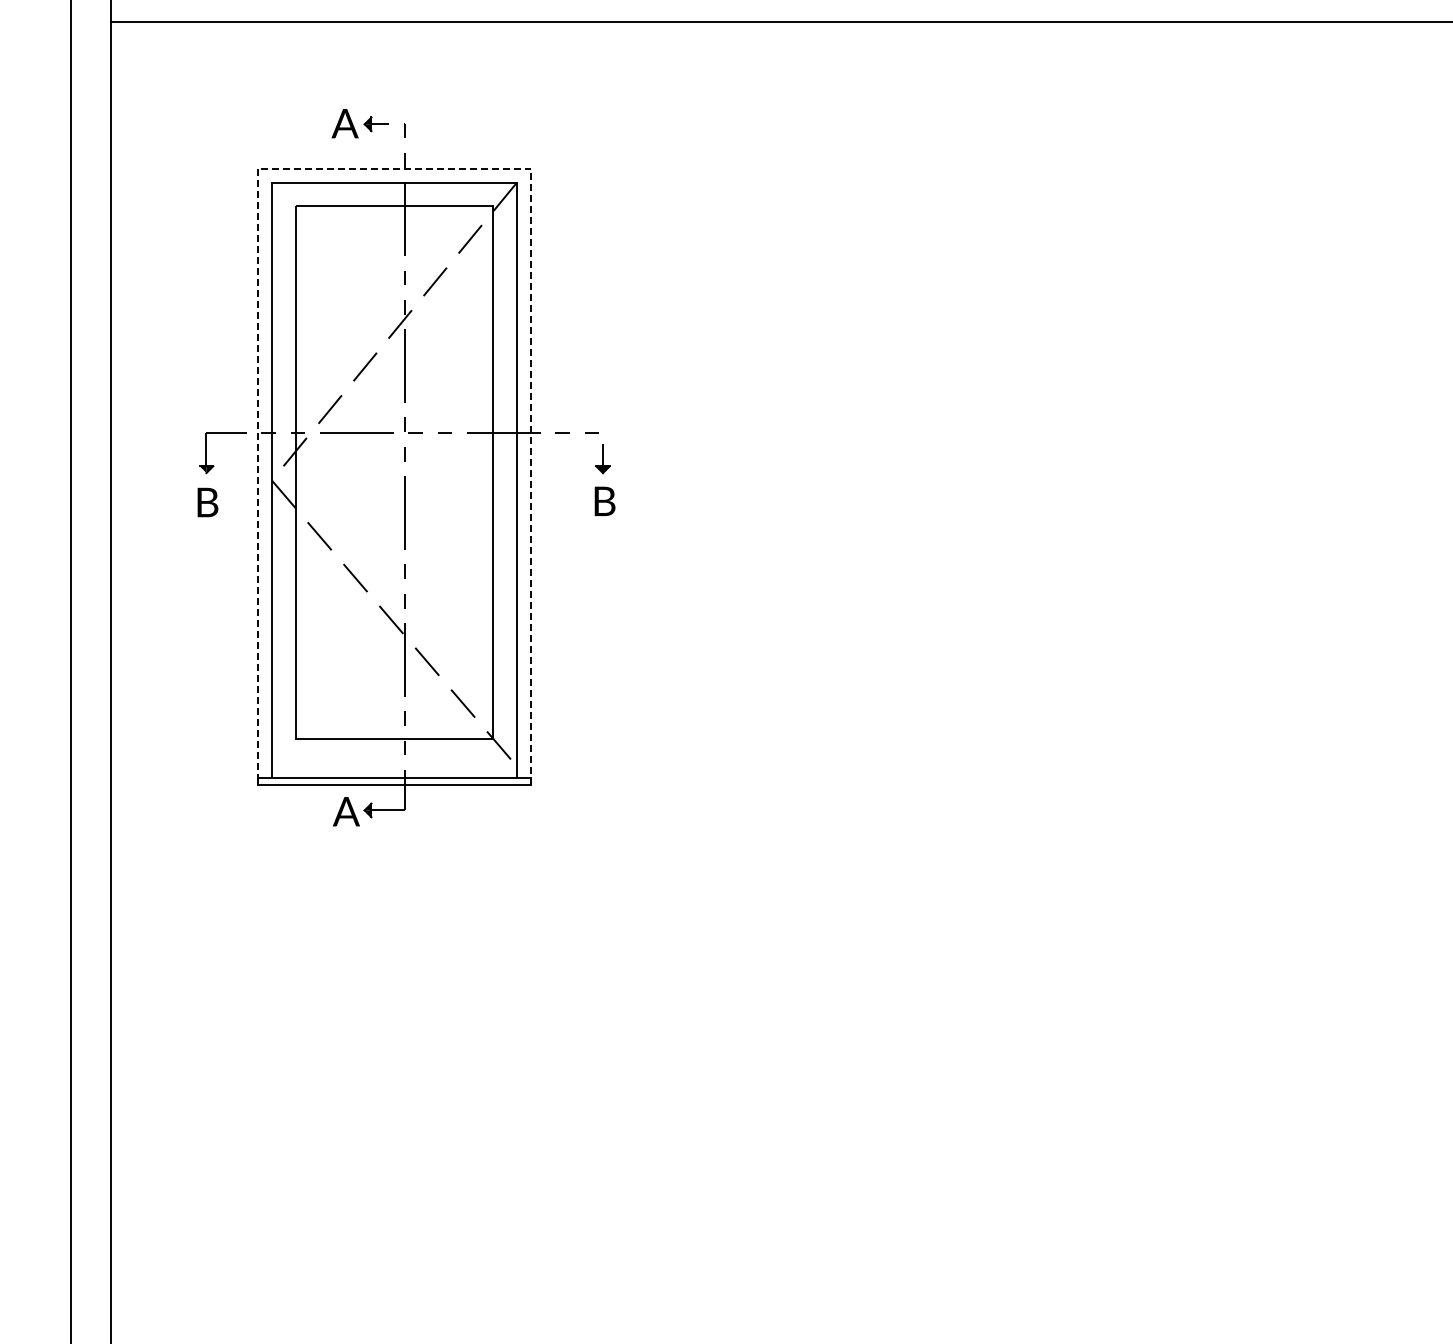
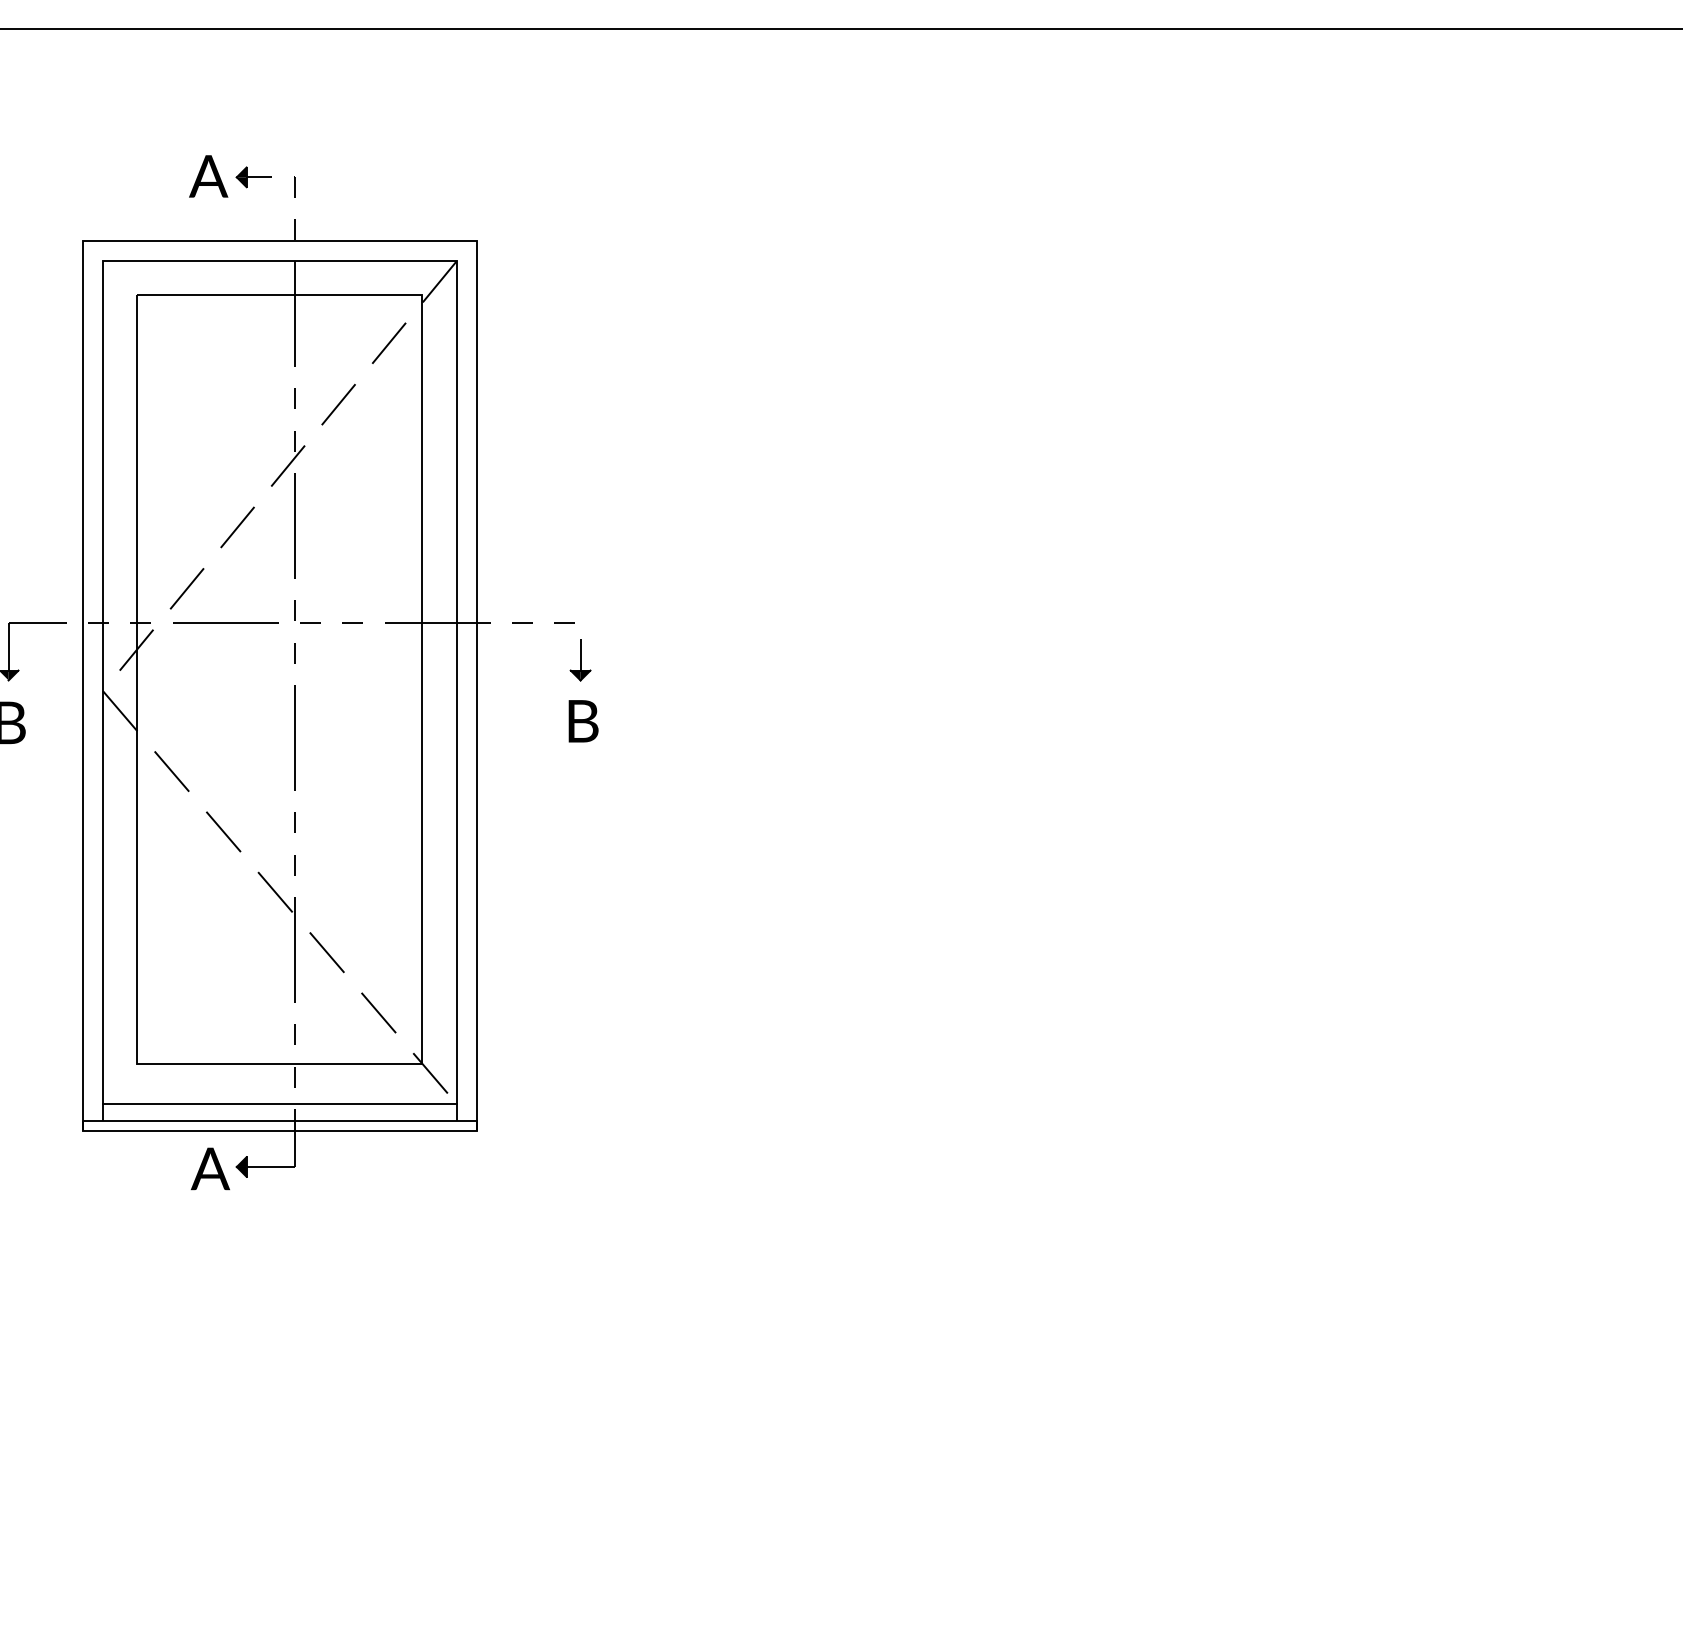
line: (394, 168) -> (279, 241), dashed -> solid
line: (393, 766) -> (278, 1103), added

